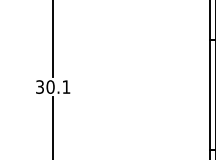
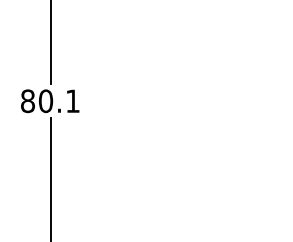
text: (40, 86) -> (28, 100), 30.1 -> 80.1

